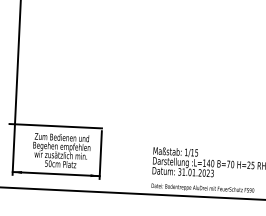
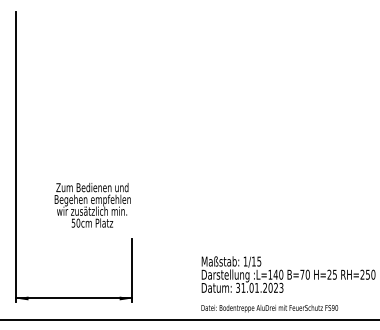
line: (55, 125) -> (69, 234), removed
text: (61, 151) -> (92, 205), moved

